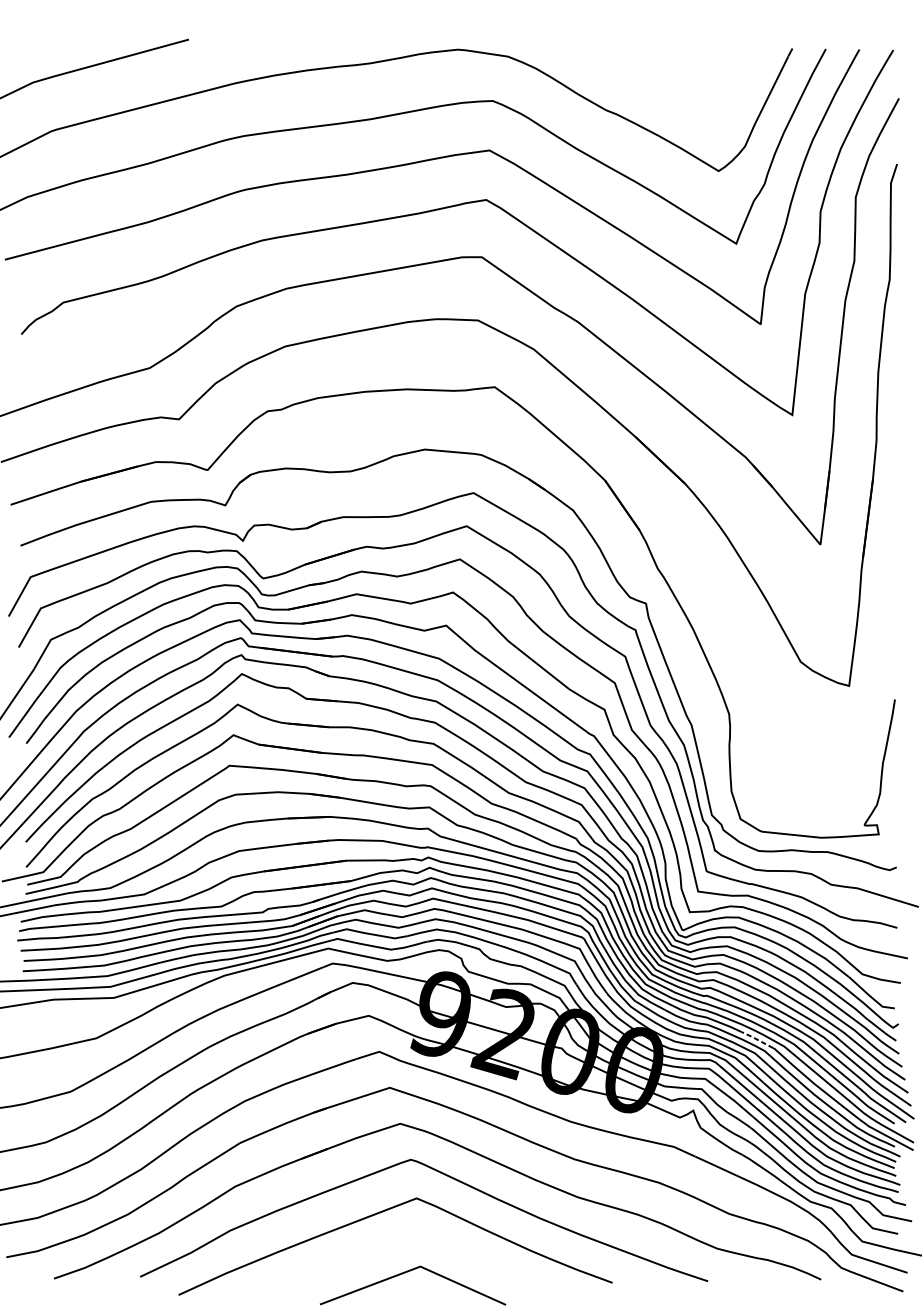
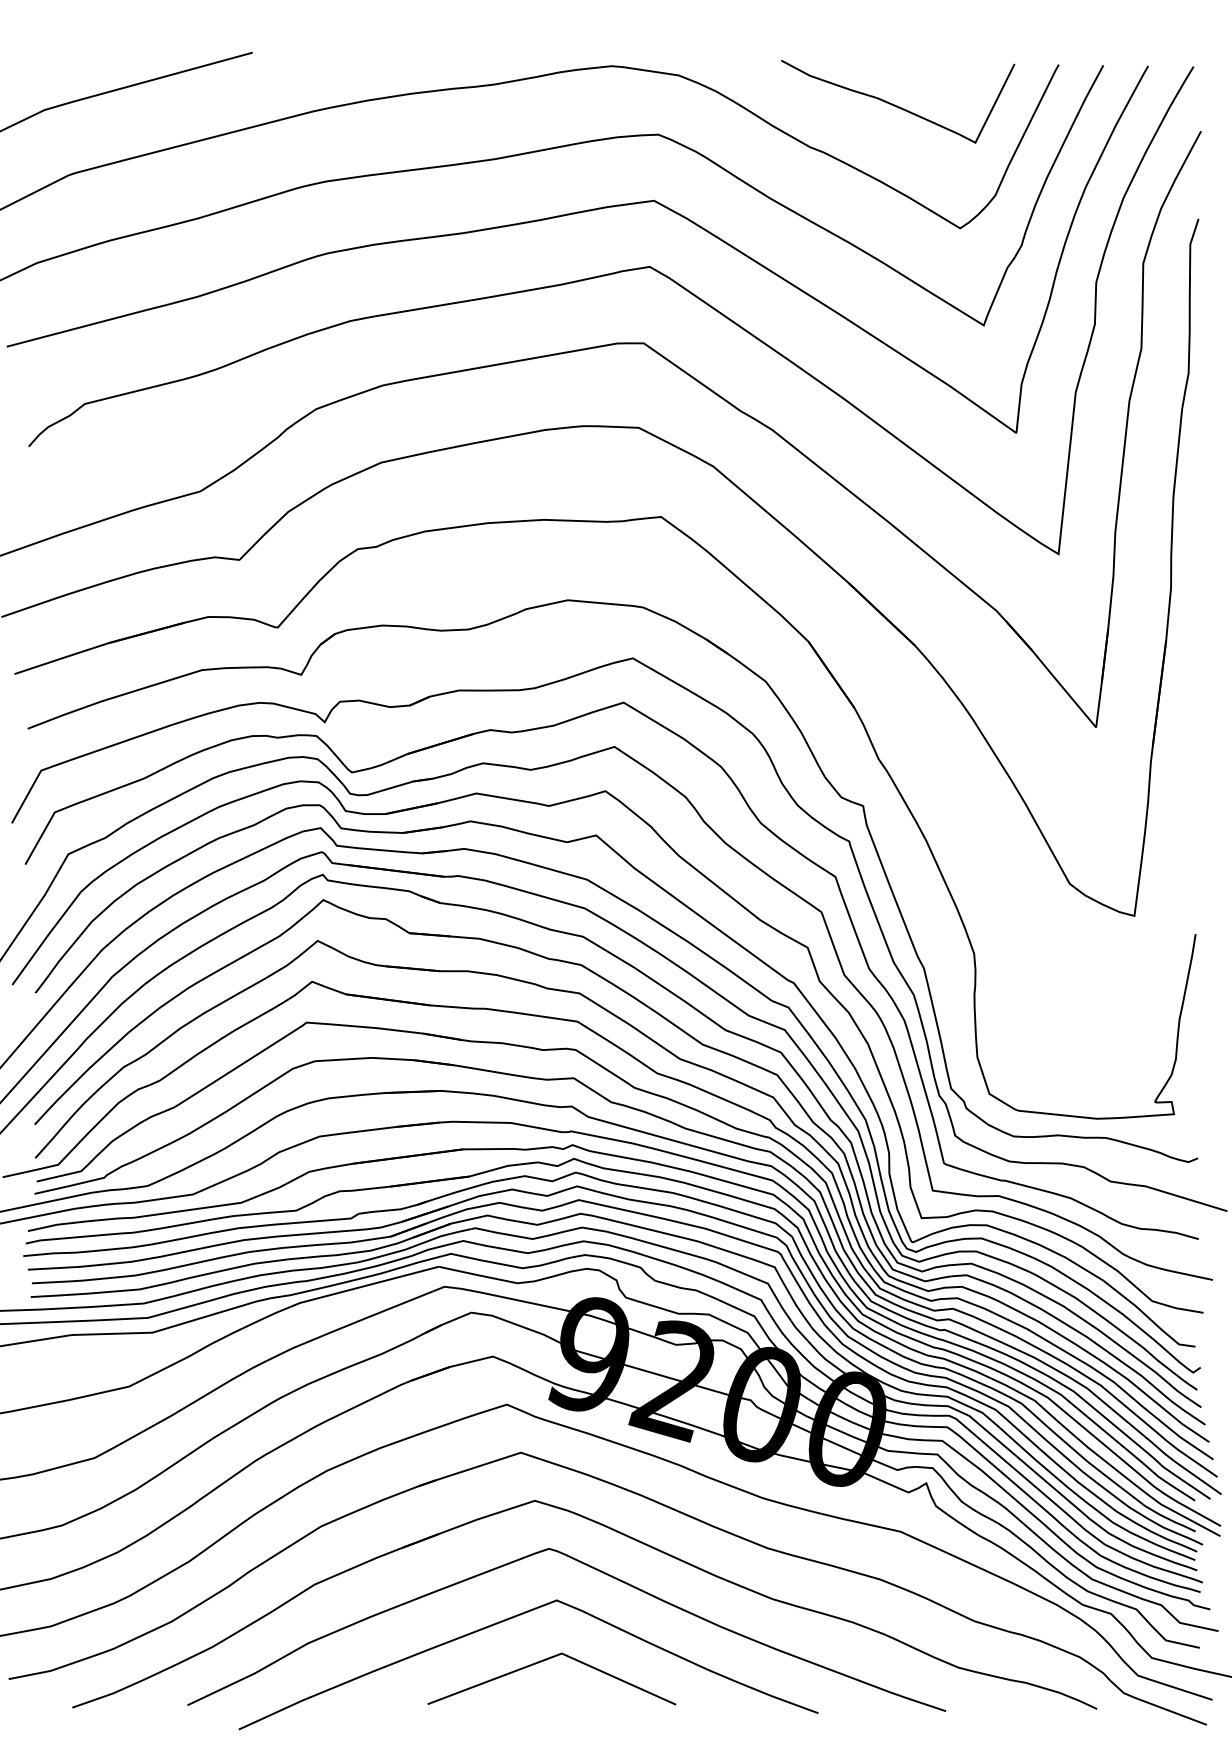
curve: (671, 79) -> (897, 105), added
line: (757, 1039) -> (1011, 1388), dashed -> solid
line: (407, 1272) -> (544, 1661), moved

